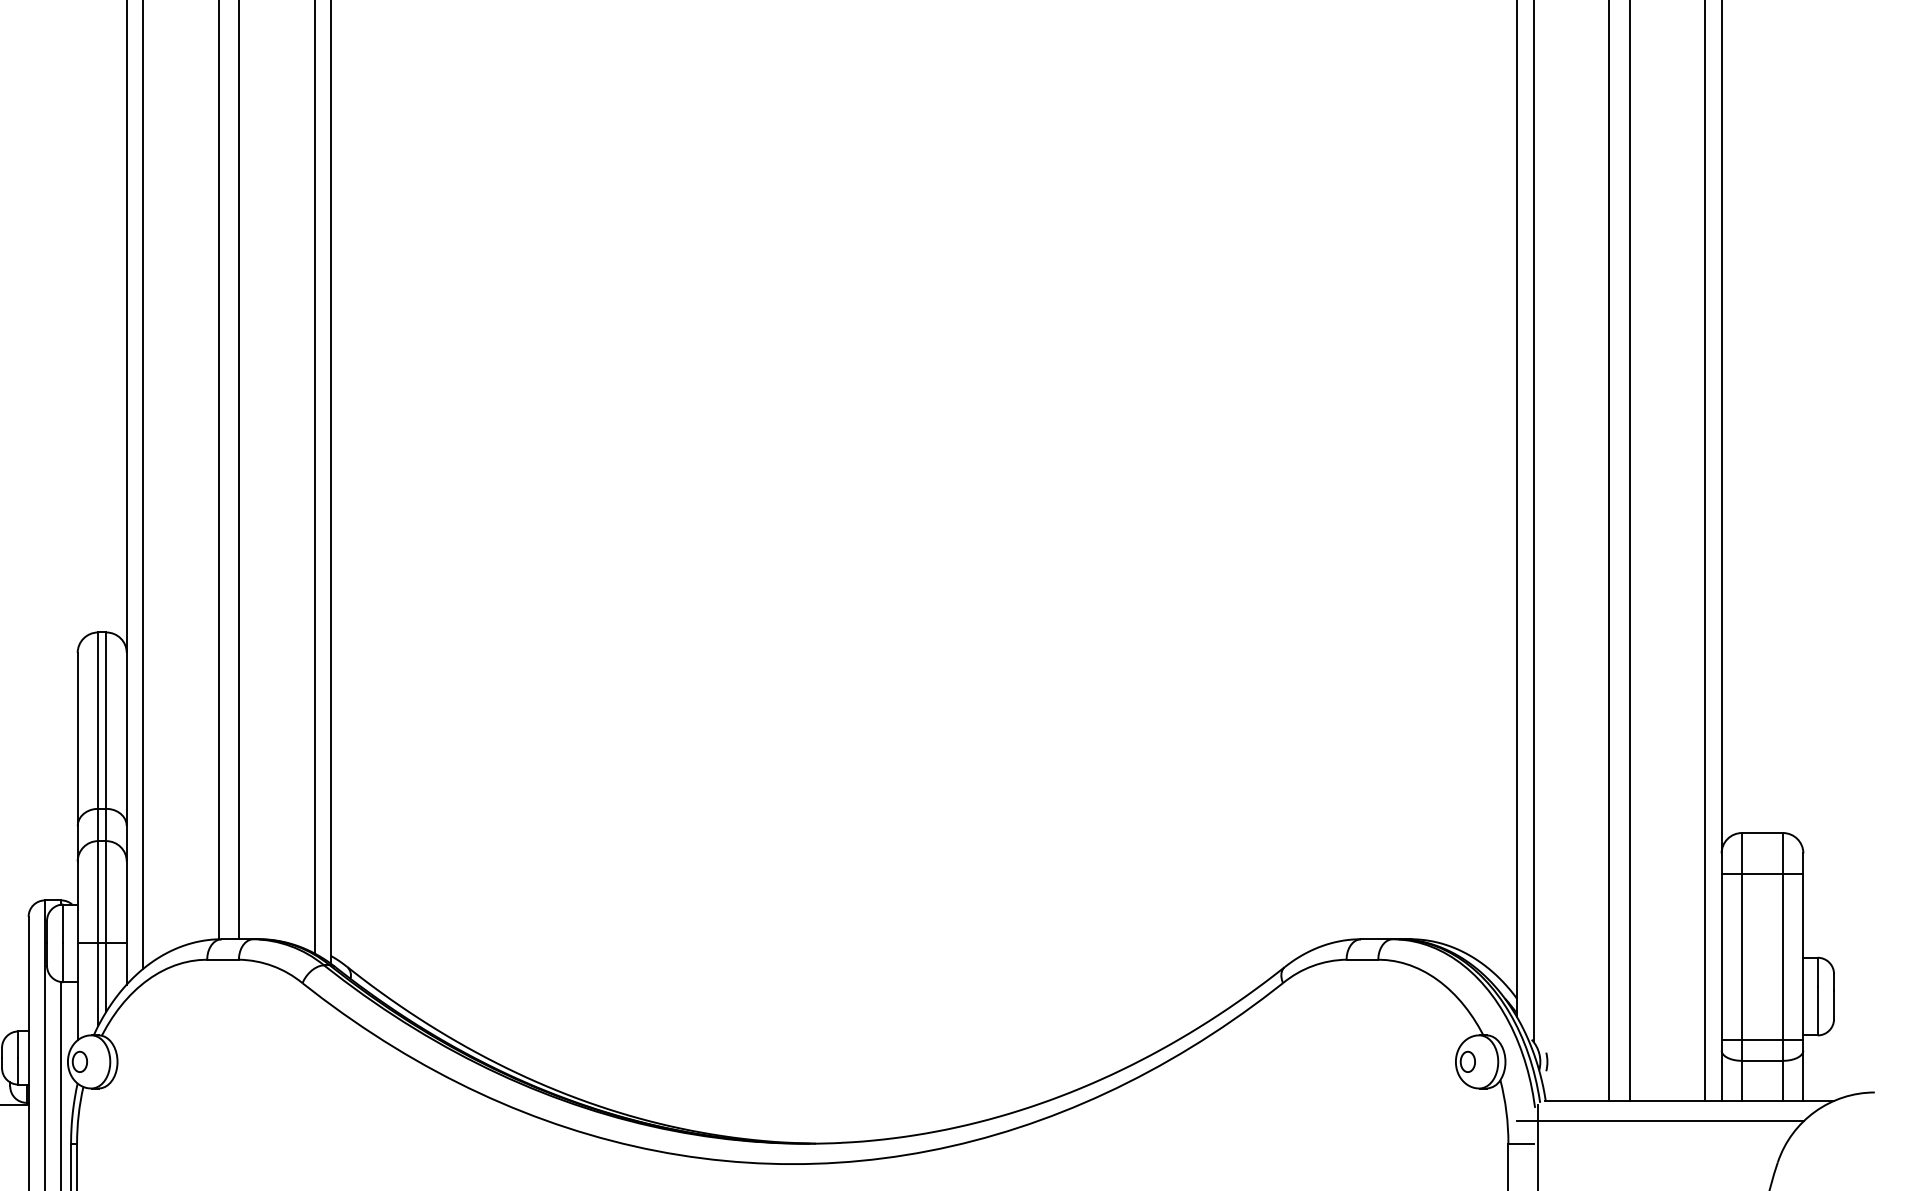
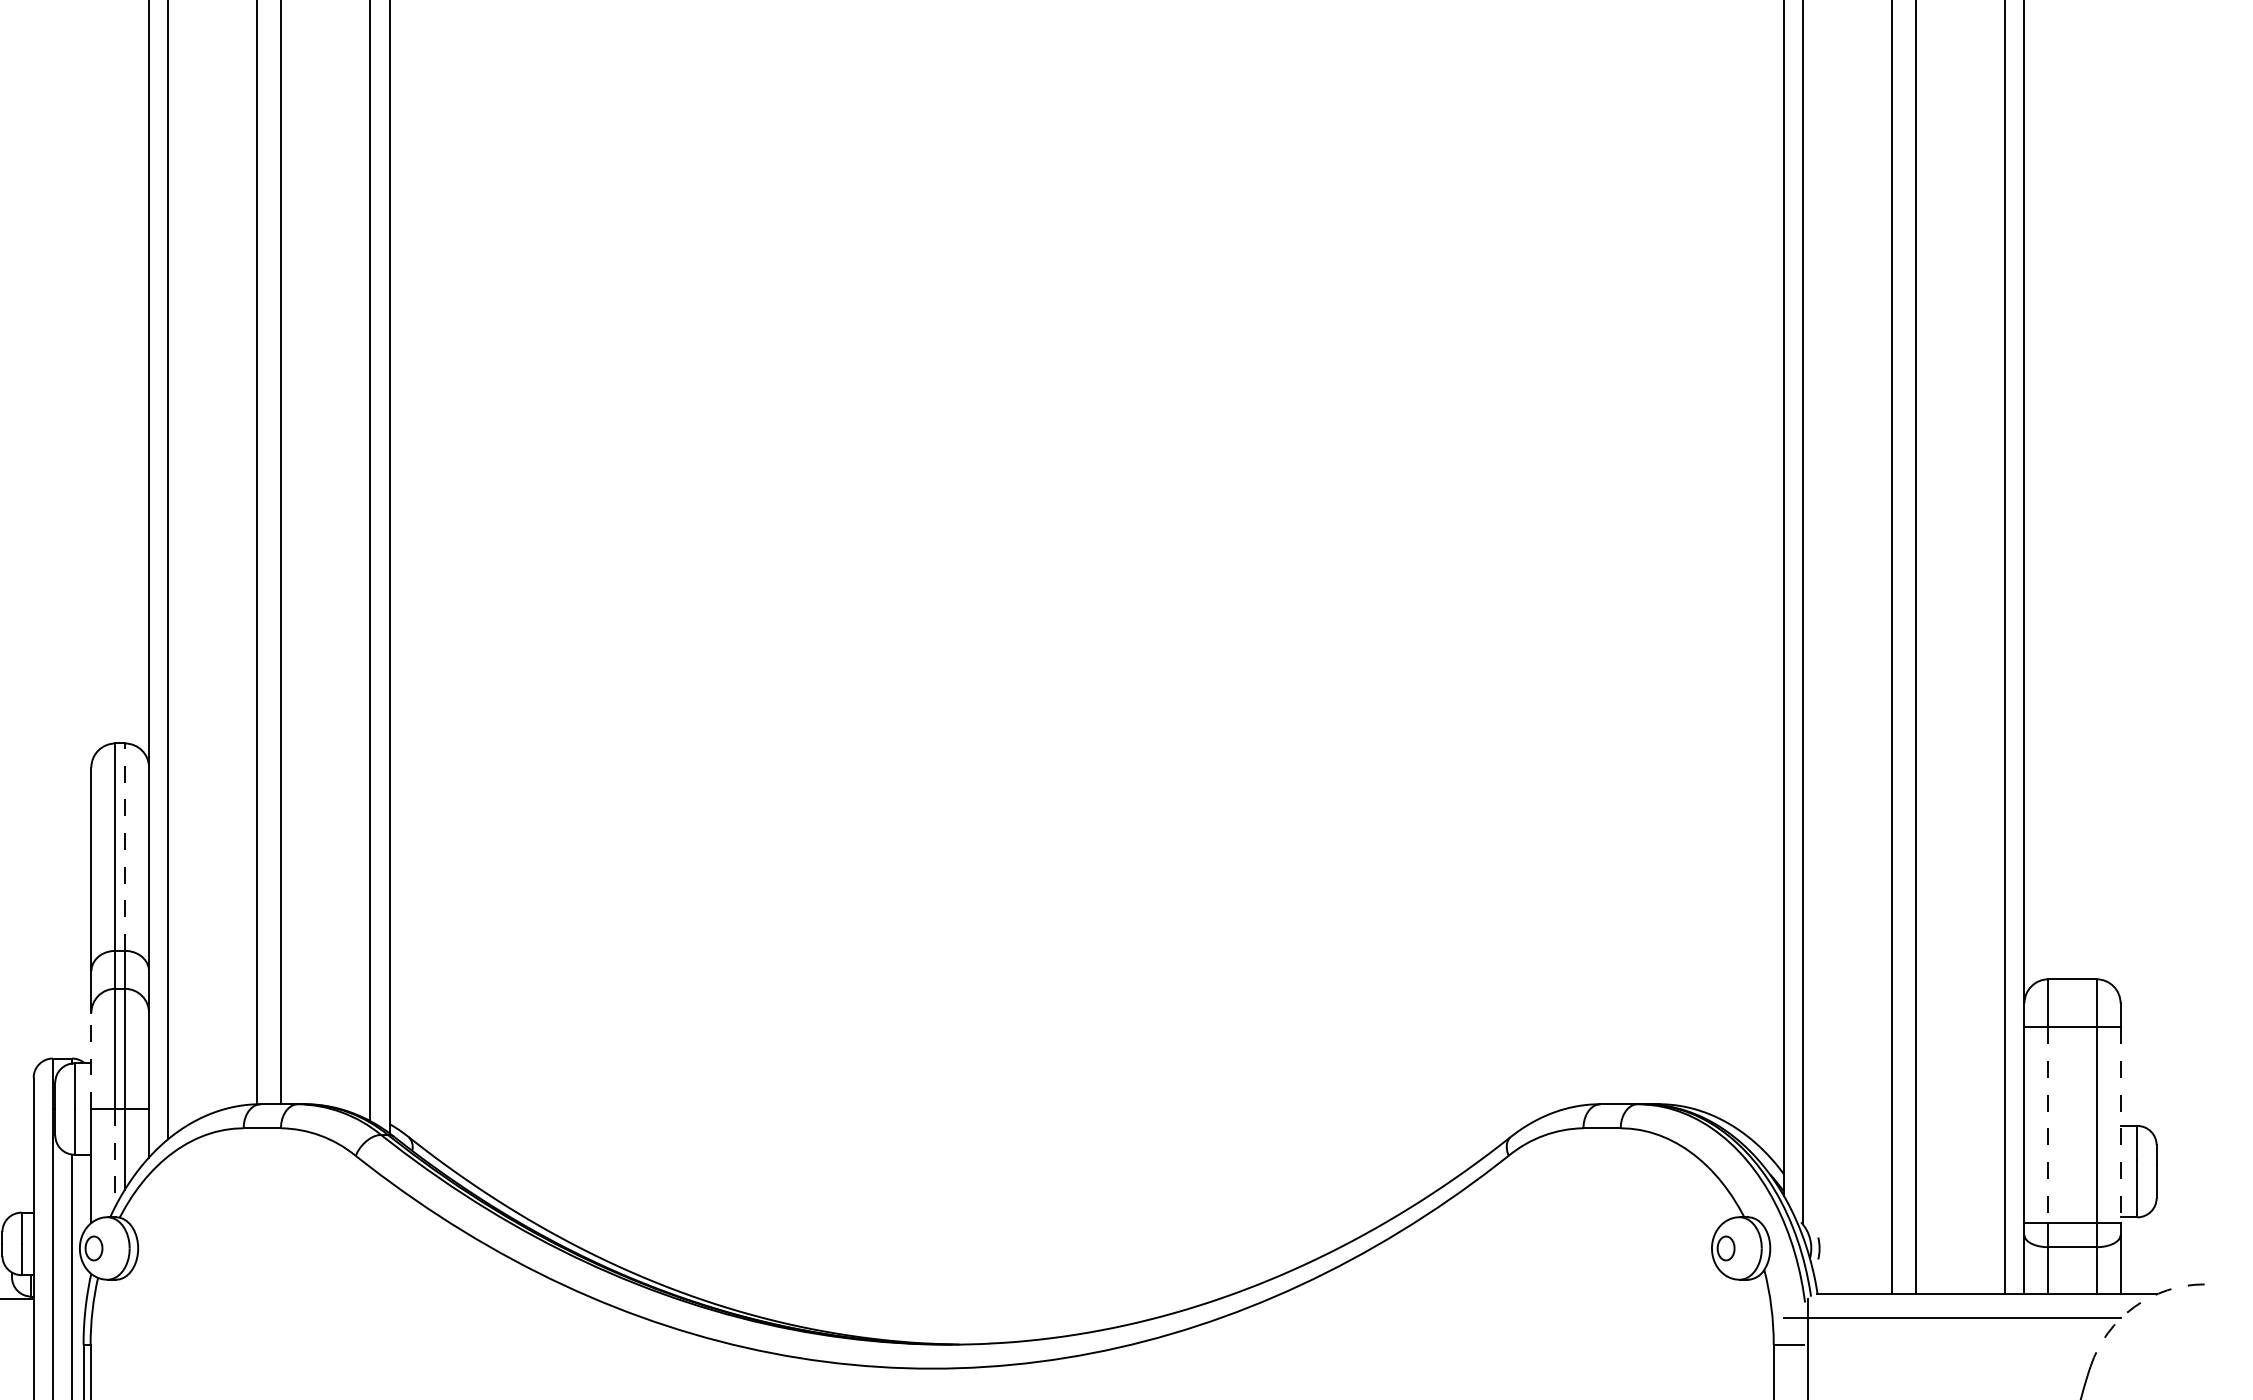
line: (106, 720) -> (125, 846), solid -> dashed
line: (77, 902) -> (91, 1061), solid -> dashed
line: (1742, 957) -> (2048, 1125), solid -> dashed
line: (1803, 957) -> (2120, 1125), solid -> dashed
line: (98, 984) -> (115, 1157), solid -> dashed
arc: (1815, 1111) -> (2134, 1306), solid -> dashed

